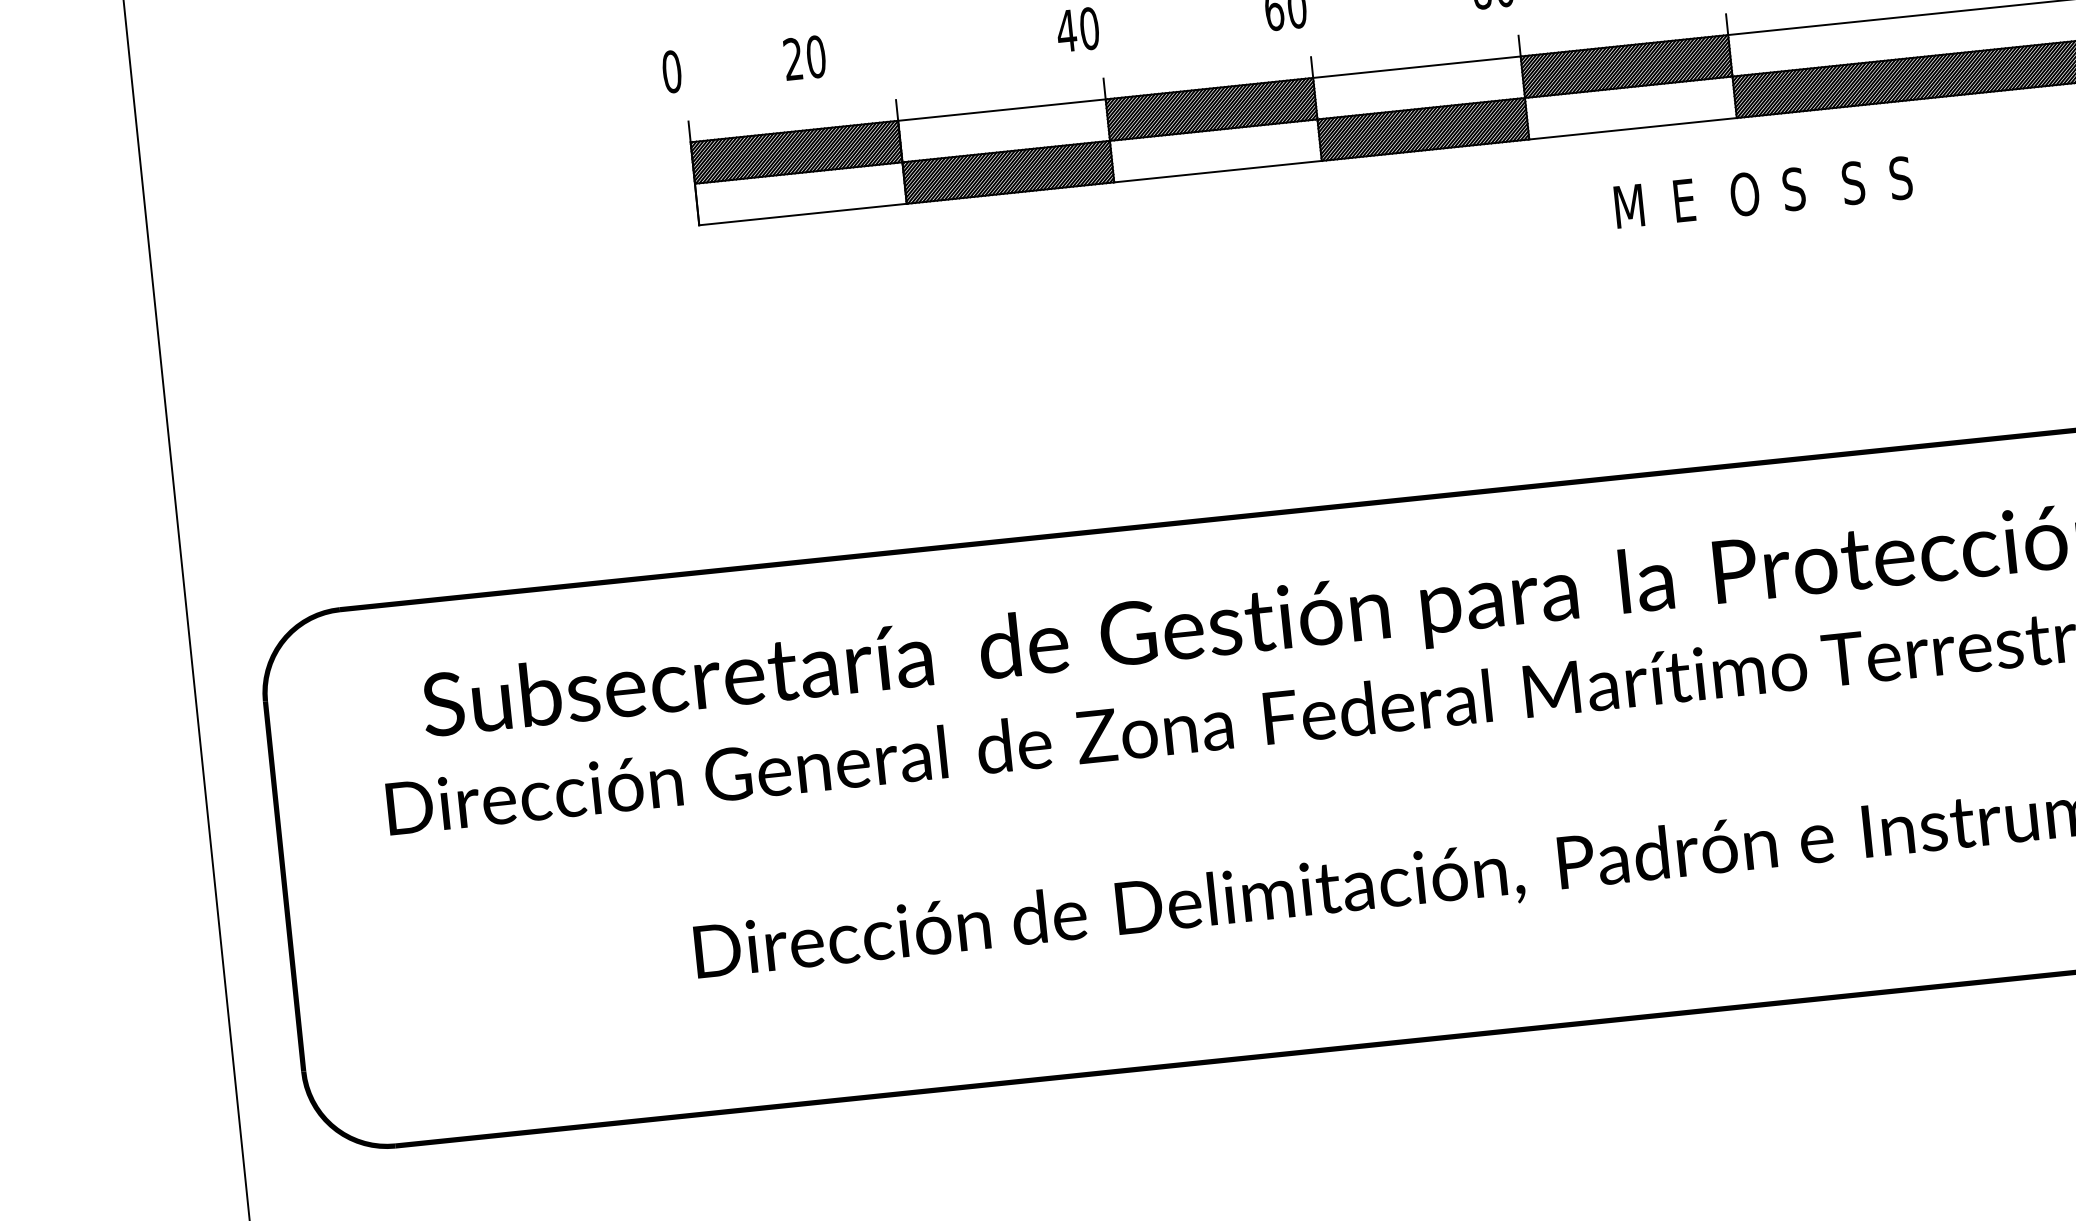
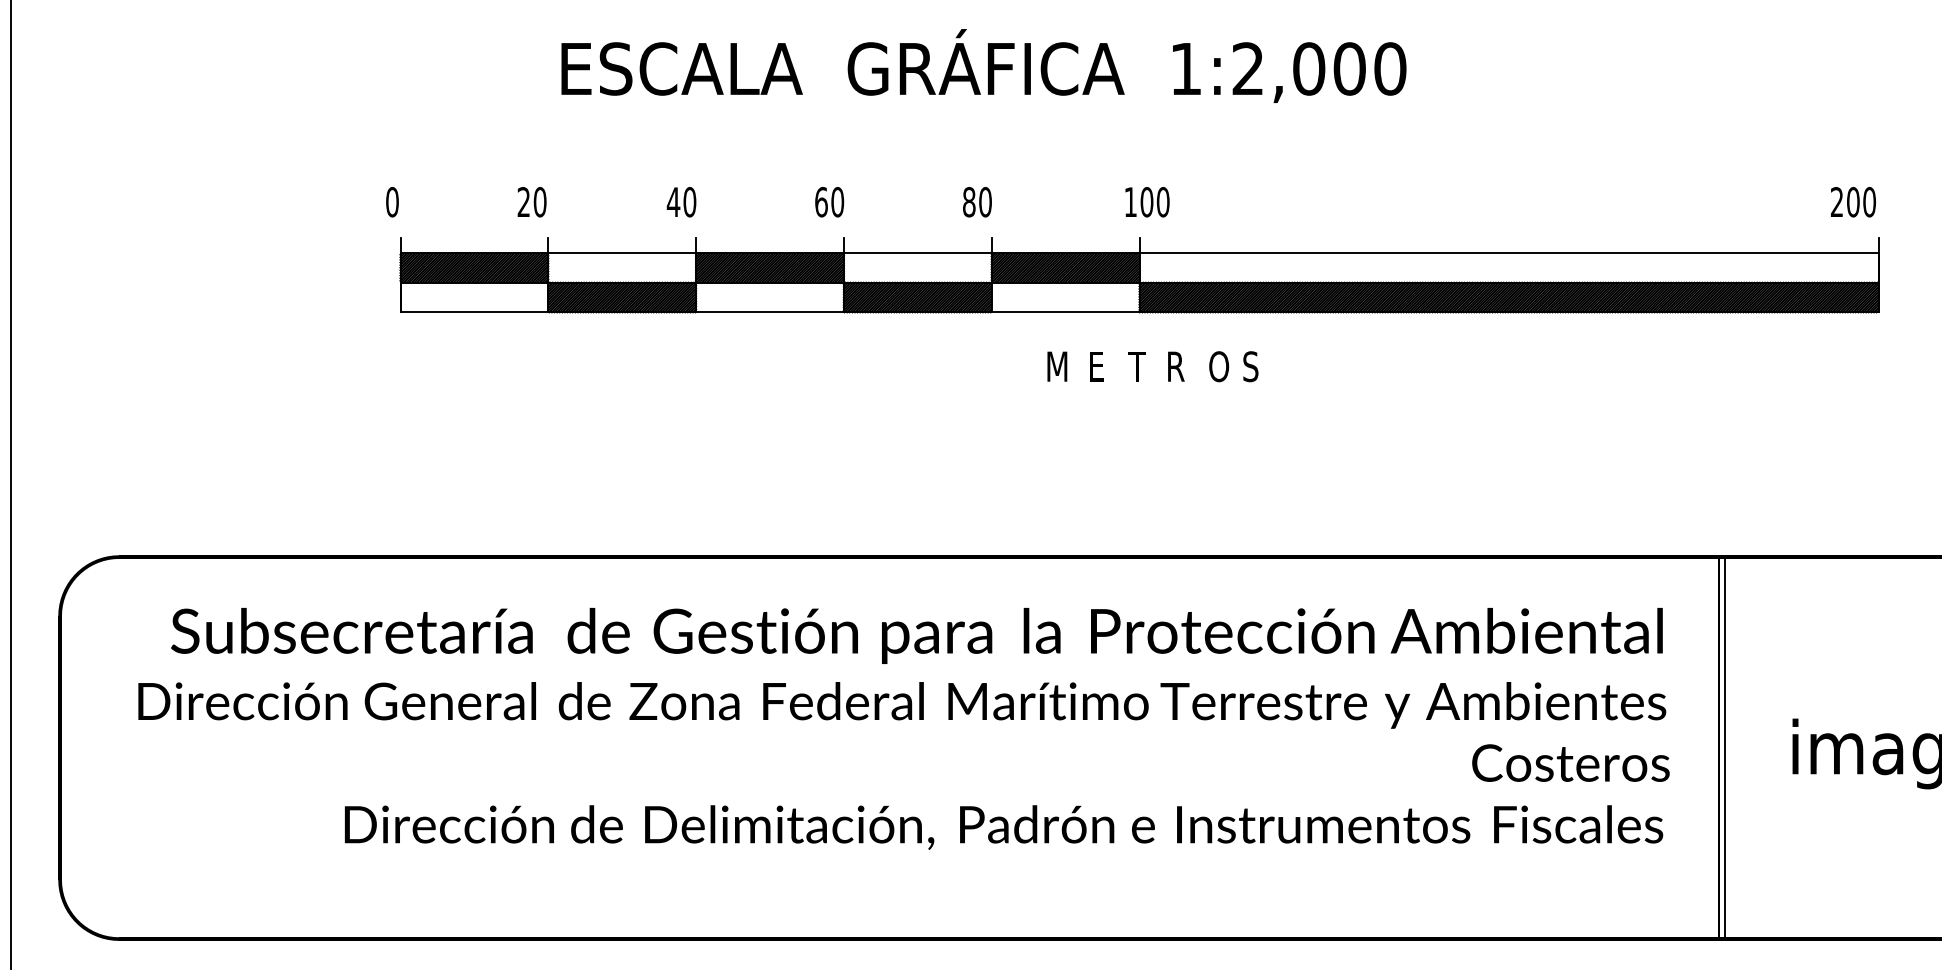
text: (804, 58) -> (531, 202), moved
text: (1856, 182) -> (1219, 366), S -> O
text: (1795, 188) -> (1175, 366), S -> R
text: (1743, 194) -> (1138, 366), O -> T

